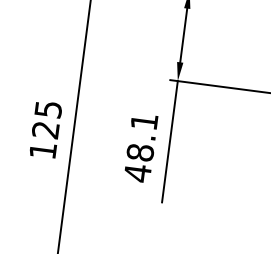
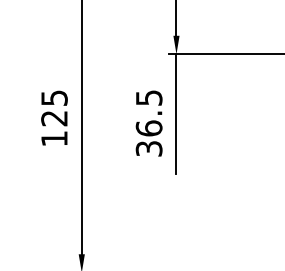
text: (140, 147) -> (148, 123), 48.1 -> 36.5

